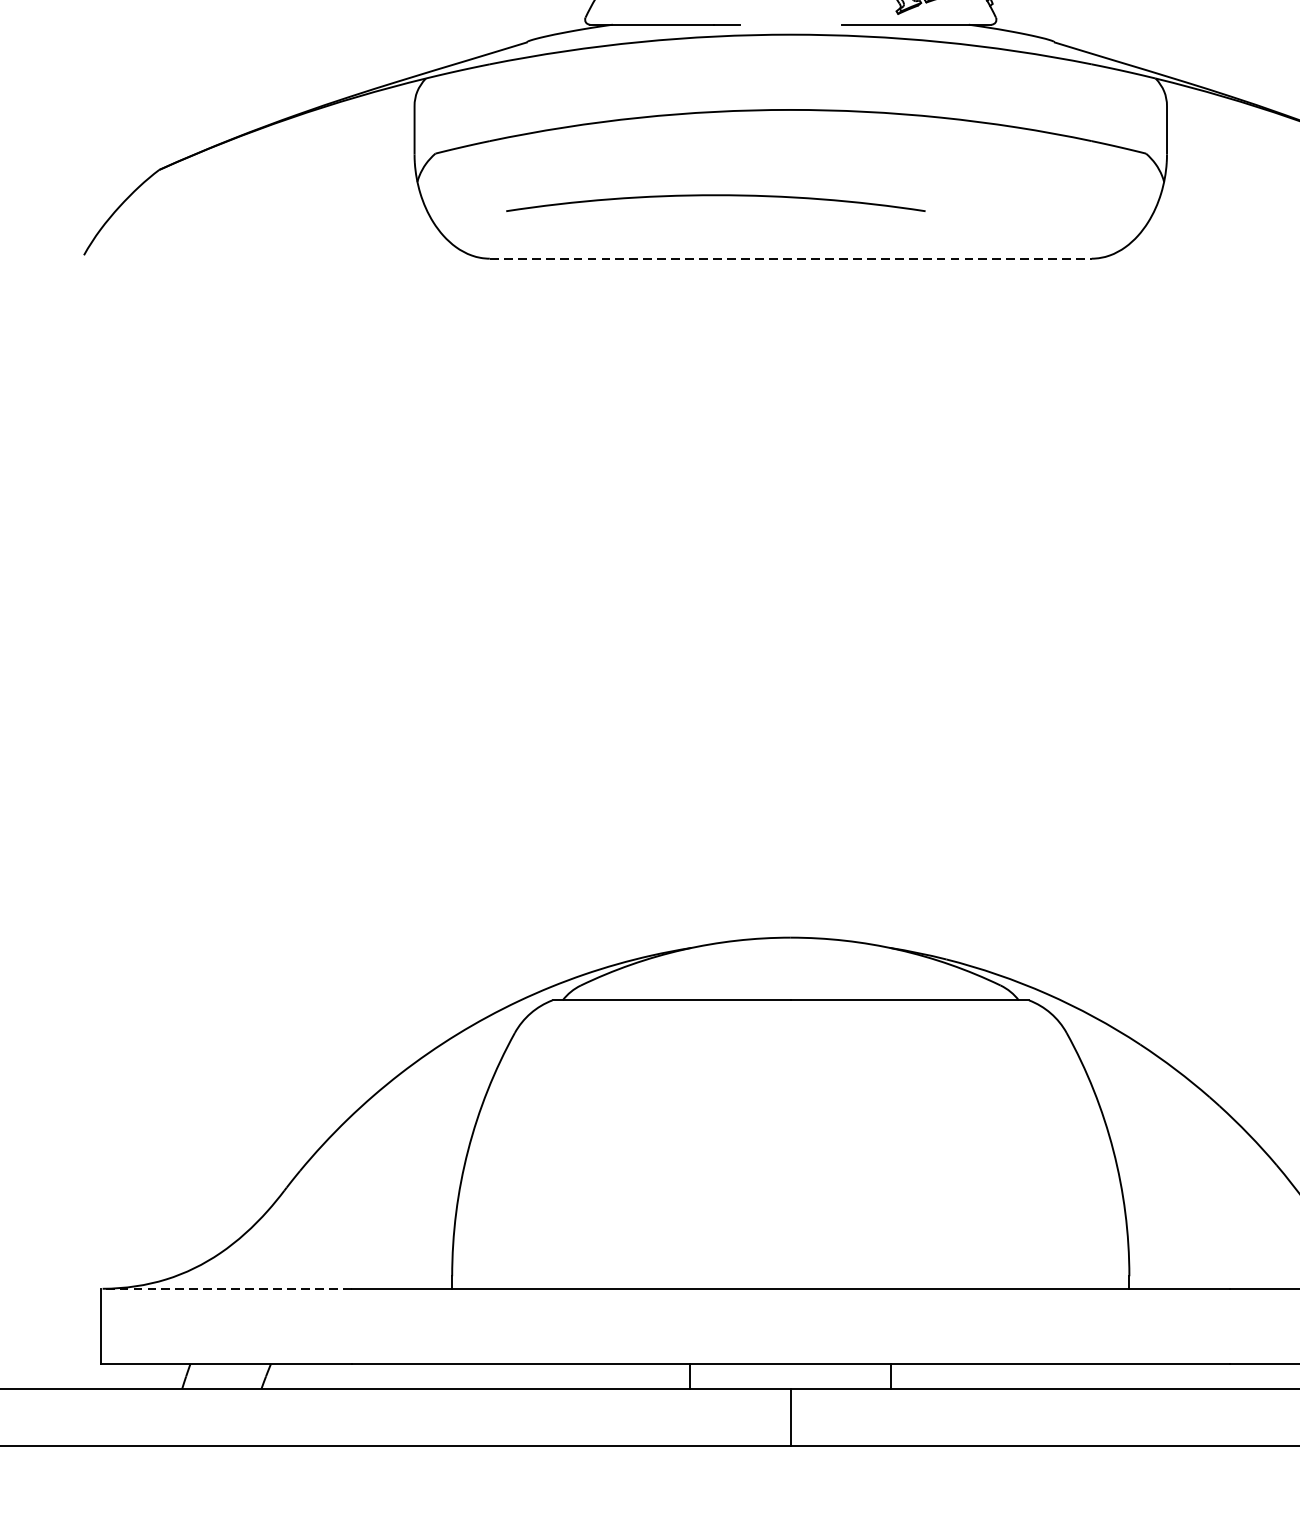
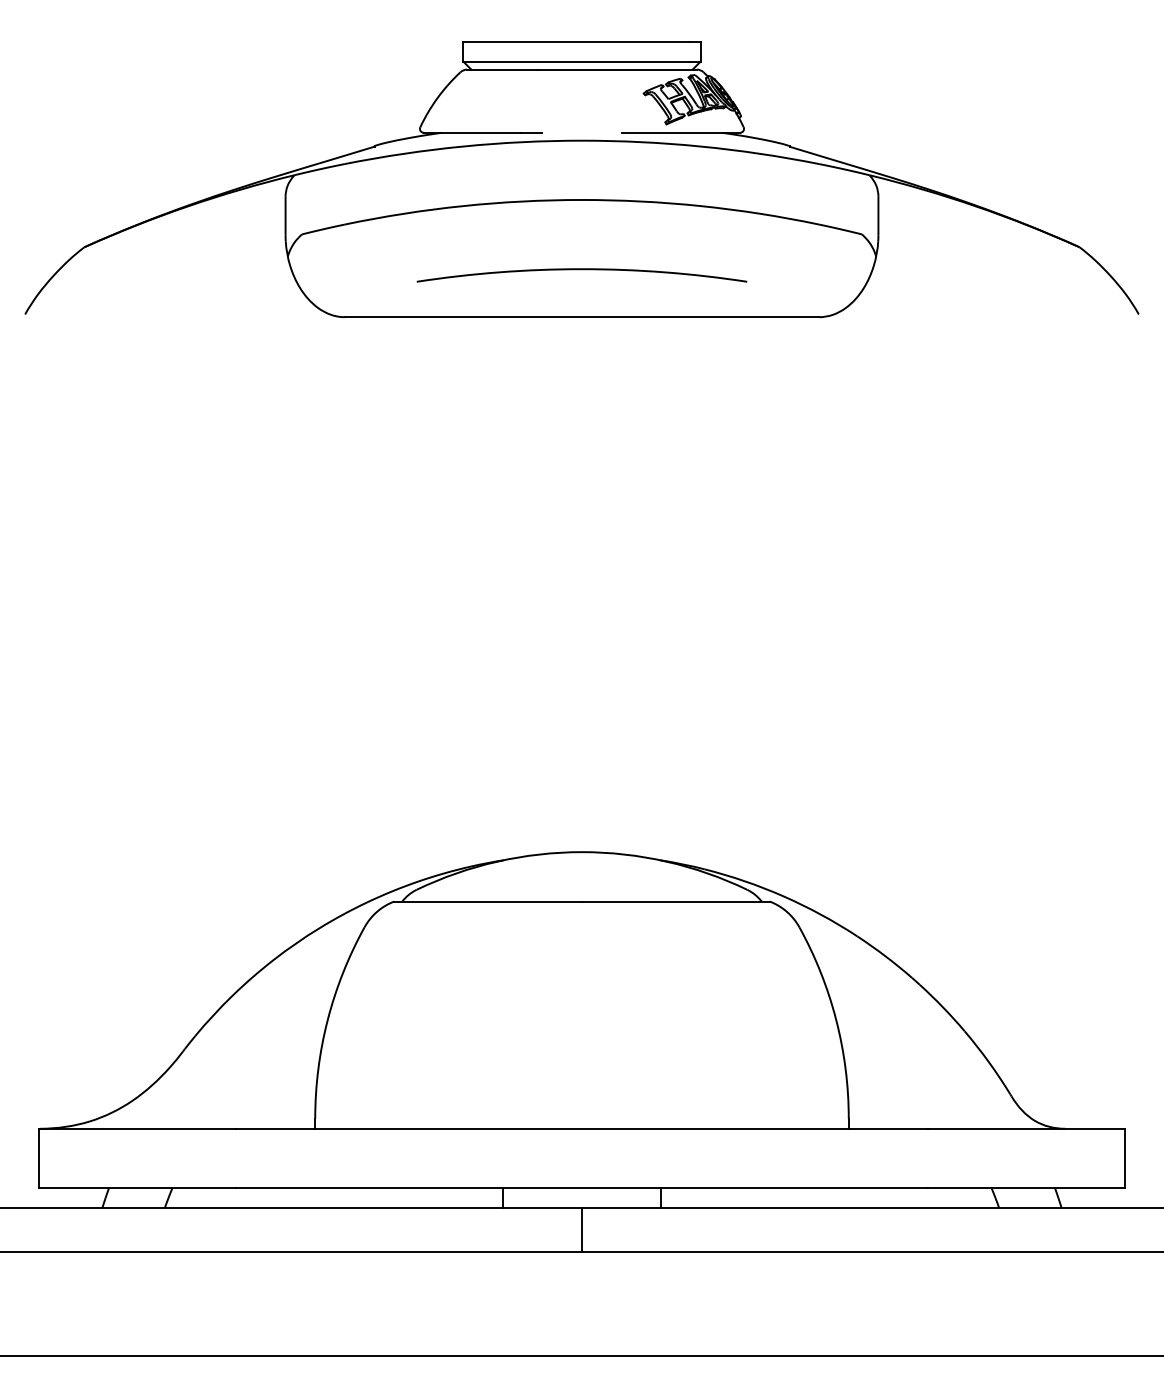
arc: (715, 196) -> (581, 270), moved
line: (791, 259) -> (582, 317), dashed -> solid
line: (226, 1288) -> (137, 1128), dashed -> solid

